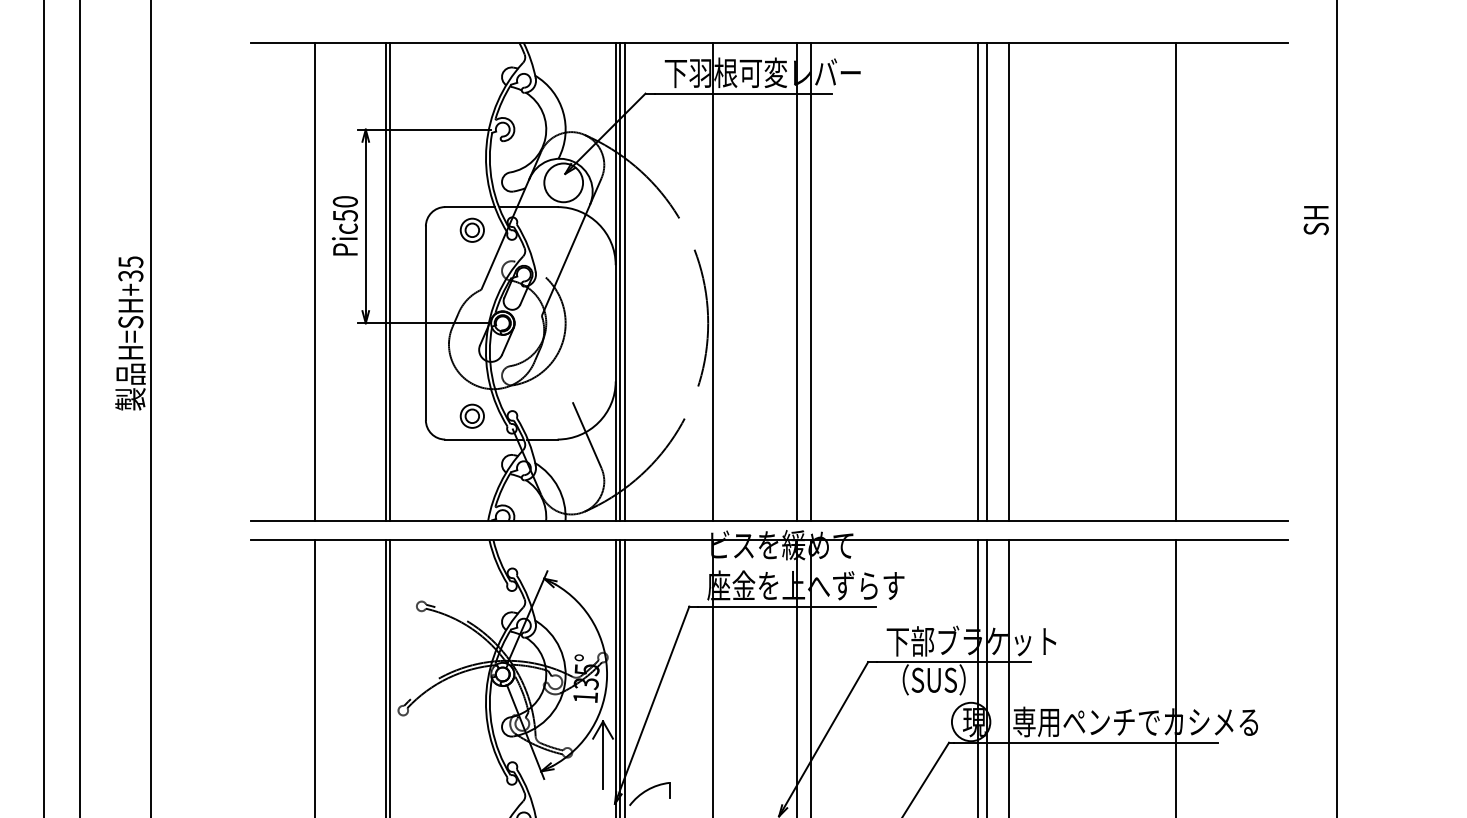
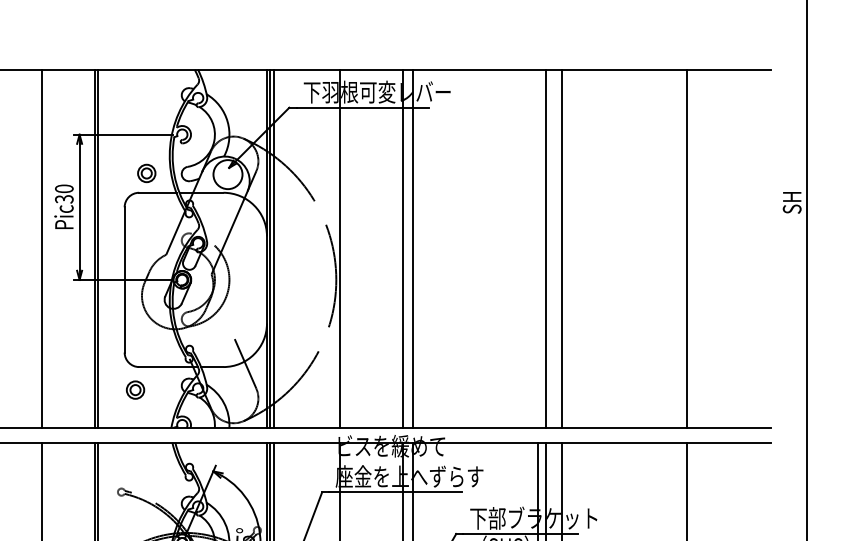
text: (344, 215) -> (63, 199), Pic50 -> Pic30
part: (471, 229) -> (146, 172), moved
line: (977, 281) -> (538, 248), removed
part: (471, 415) -> (134, 389), moved

